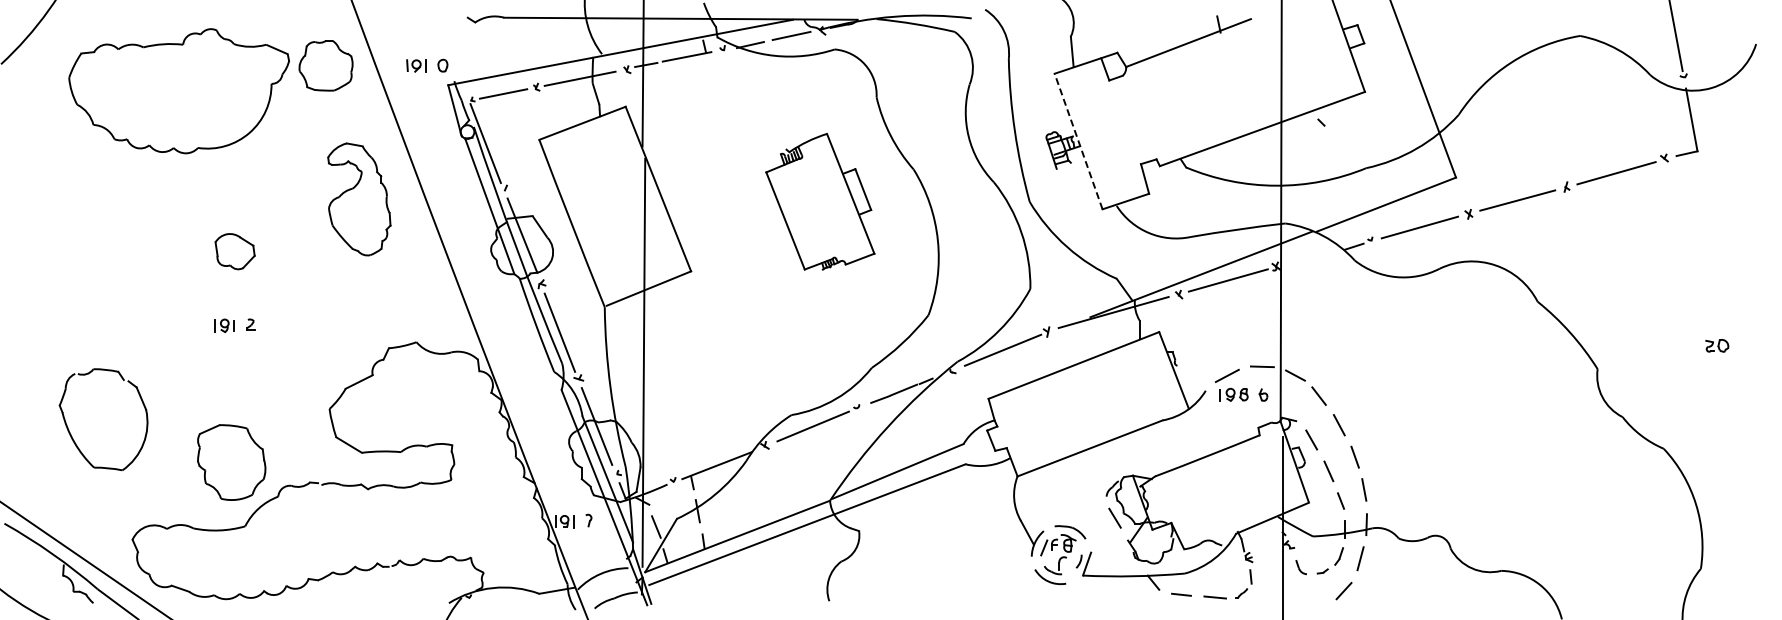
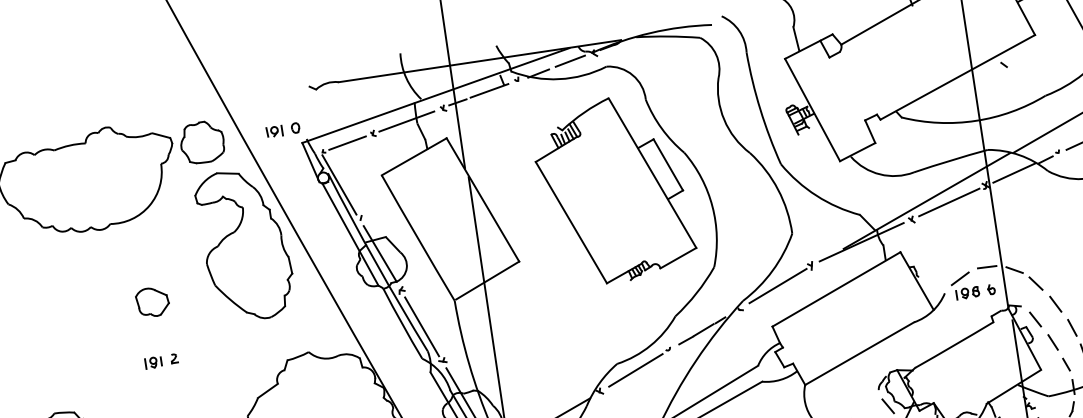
line: (1078, 141) -> (812, 110), dashed -> solid
part: (359, 199) -> (245, 245), size x1.67
part: (820, 201) -> (613, 189), size x1.67
line: (1313, 256) -> (1014, 172), added

